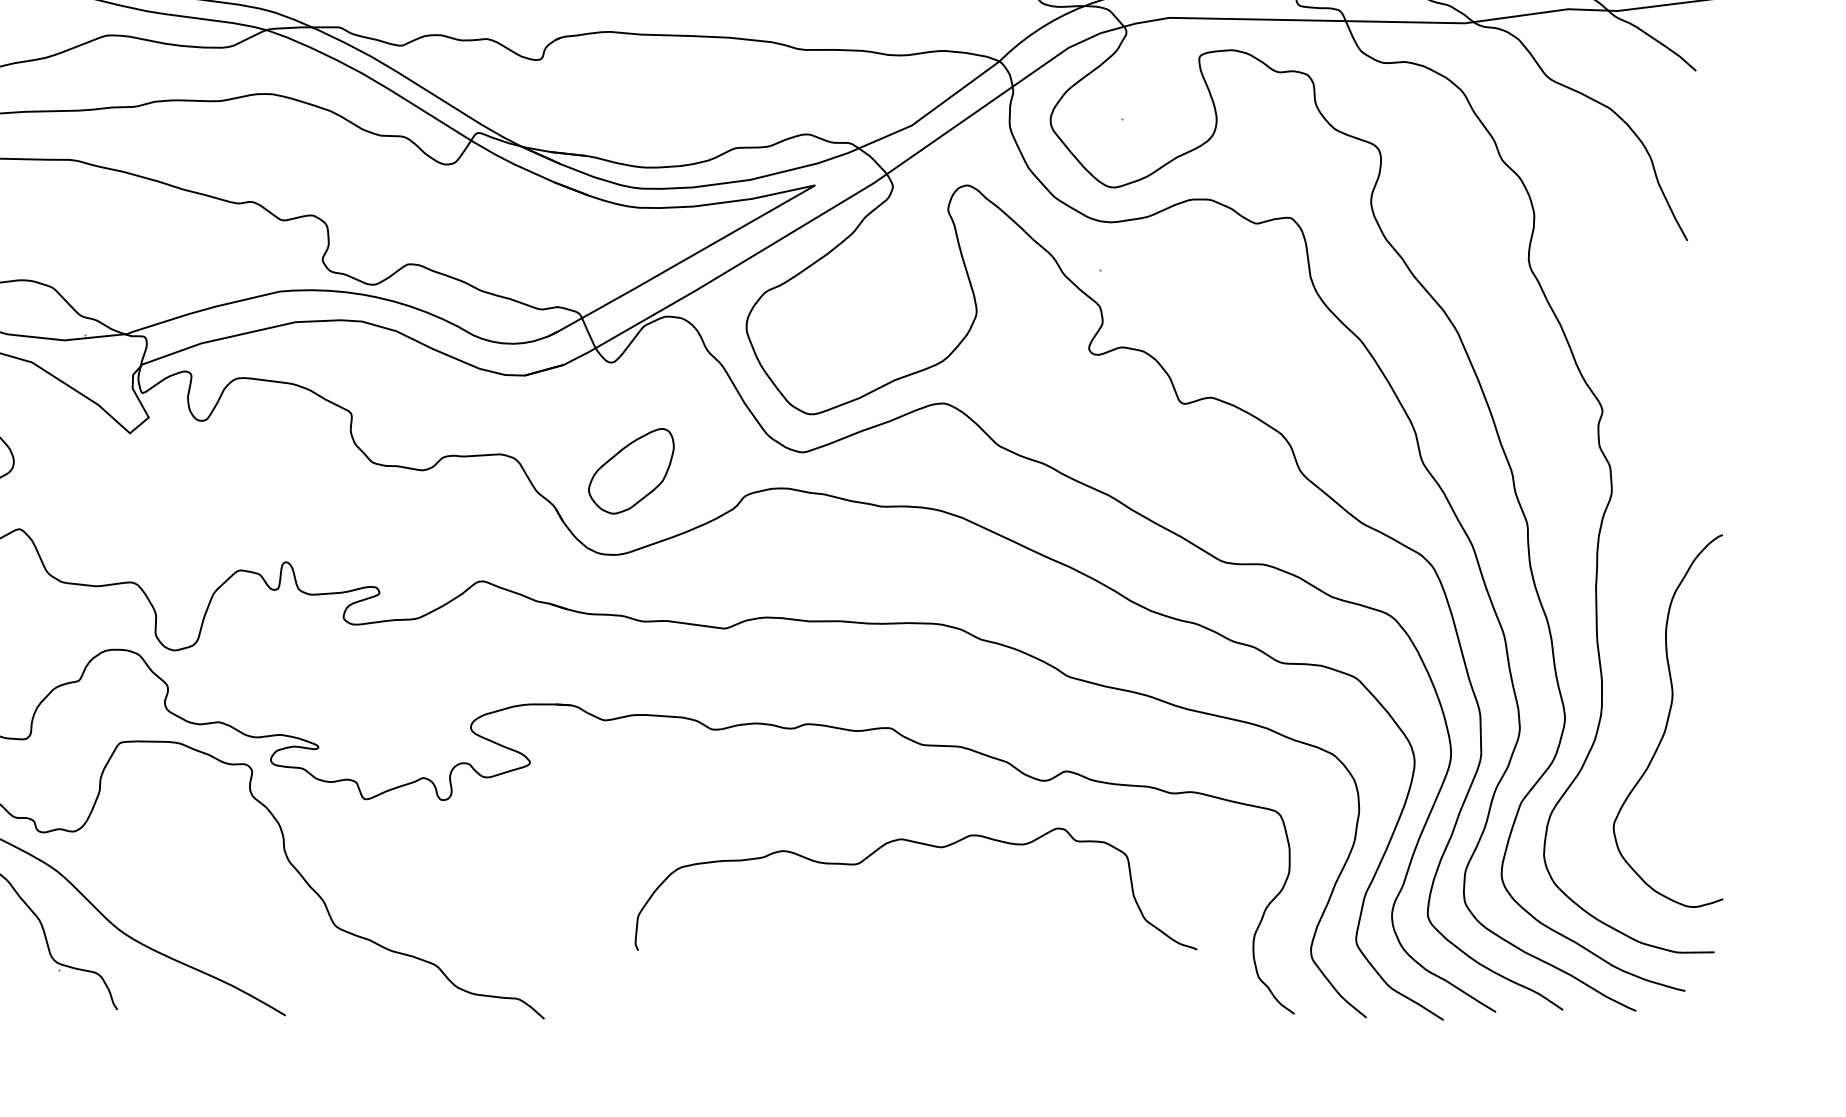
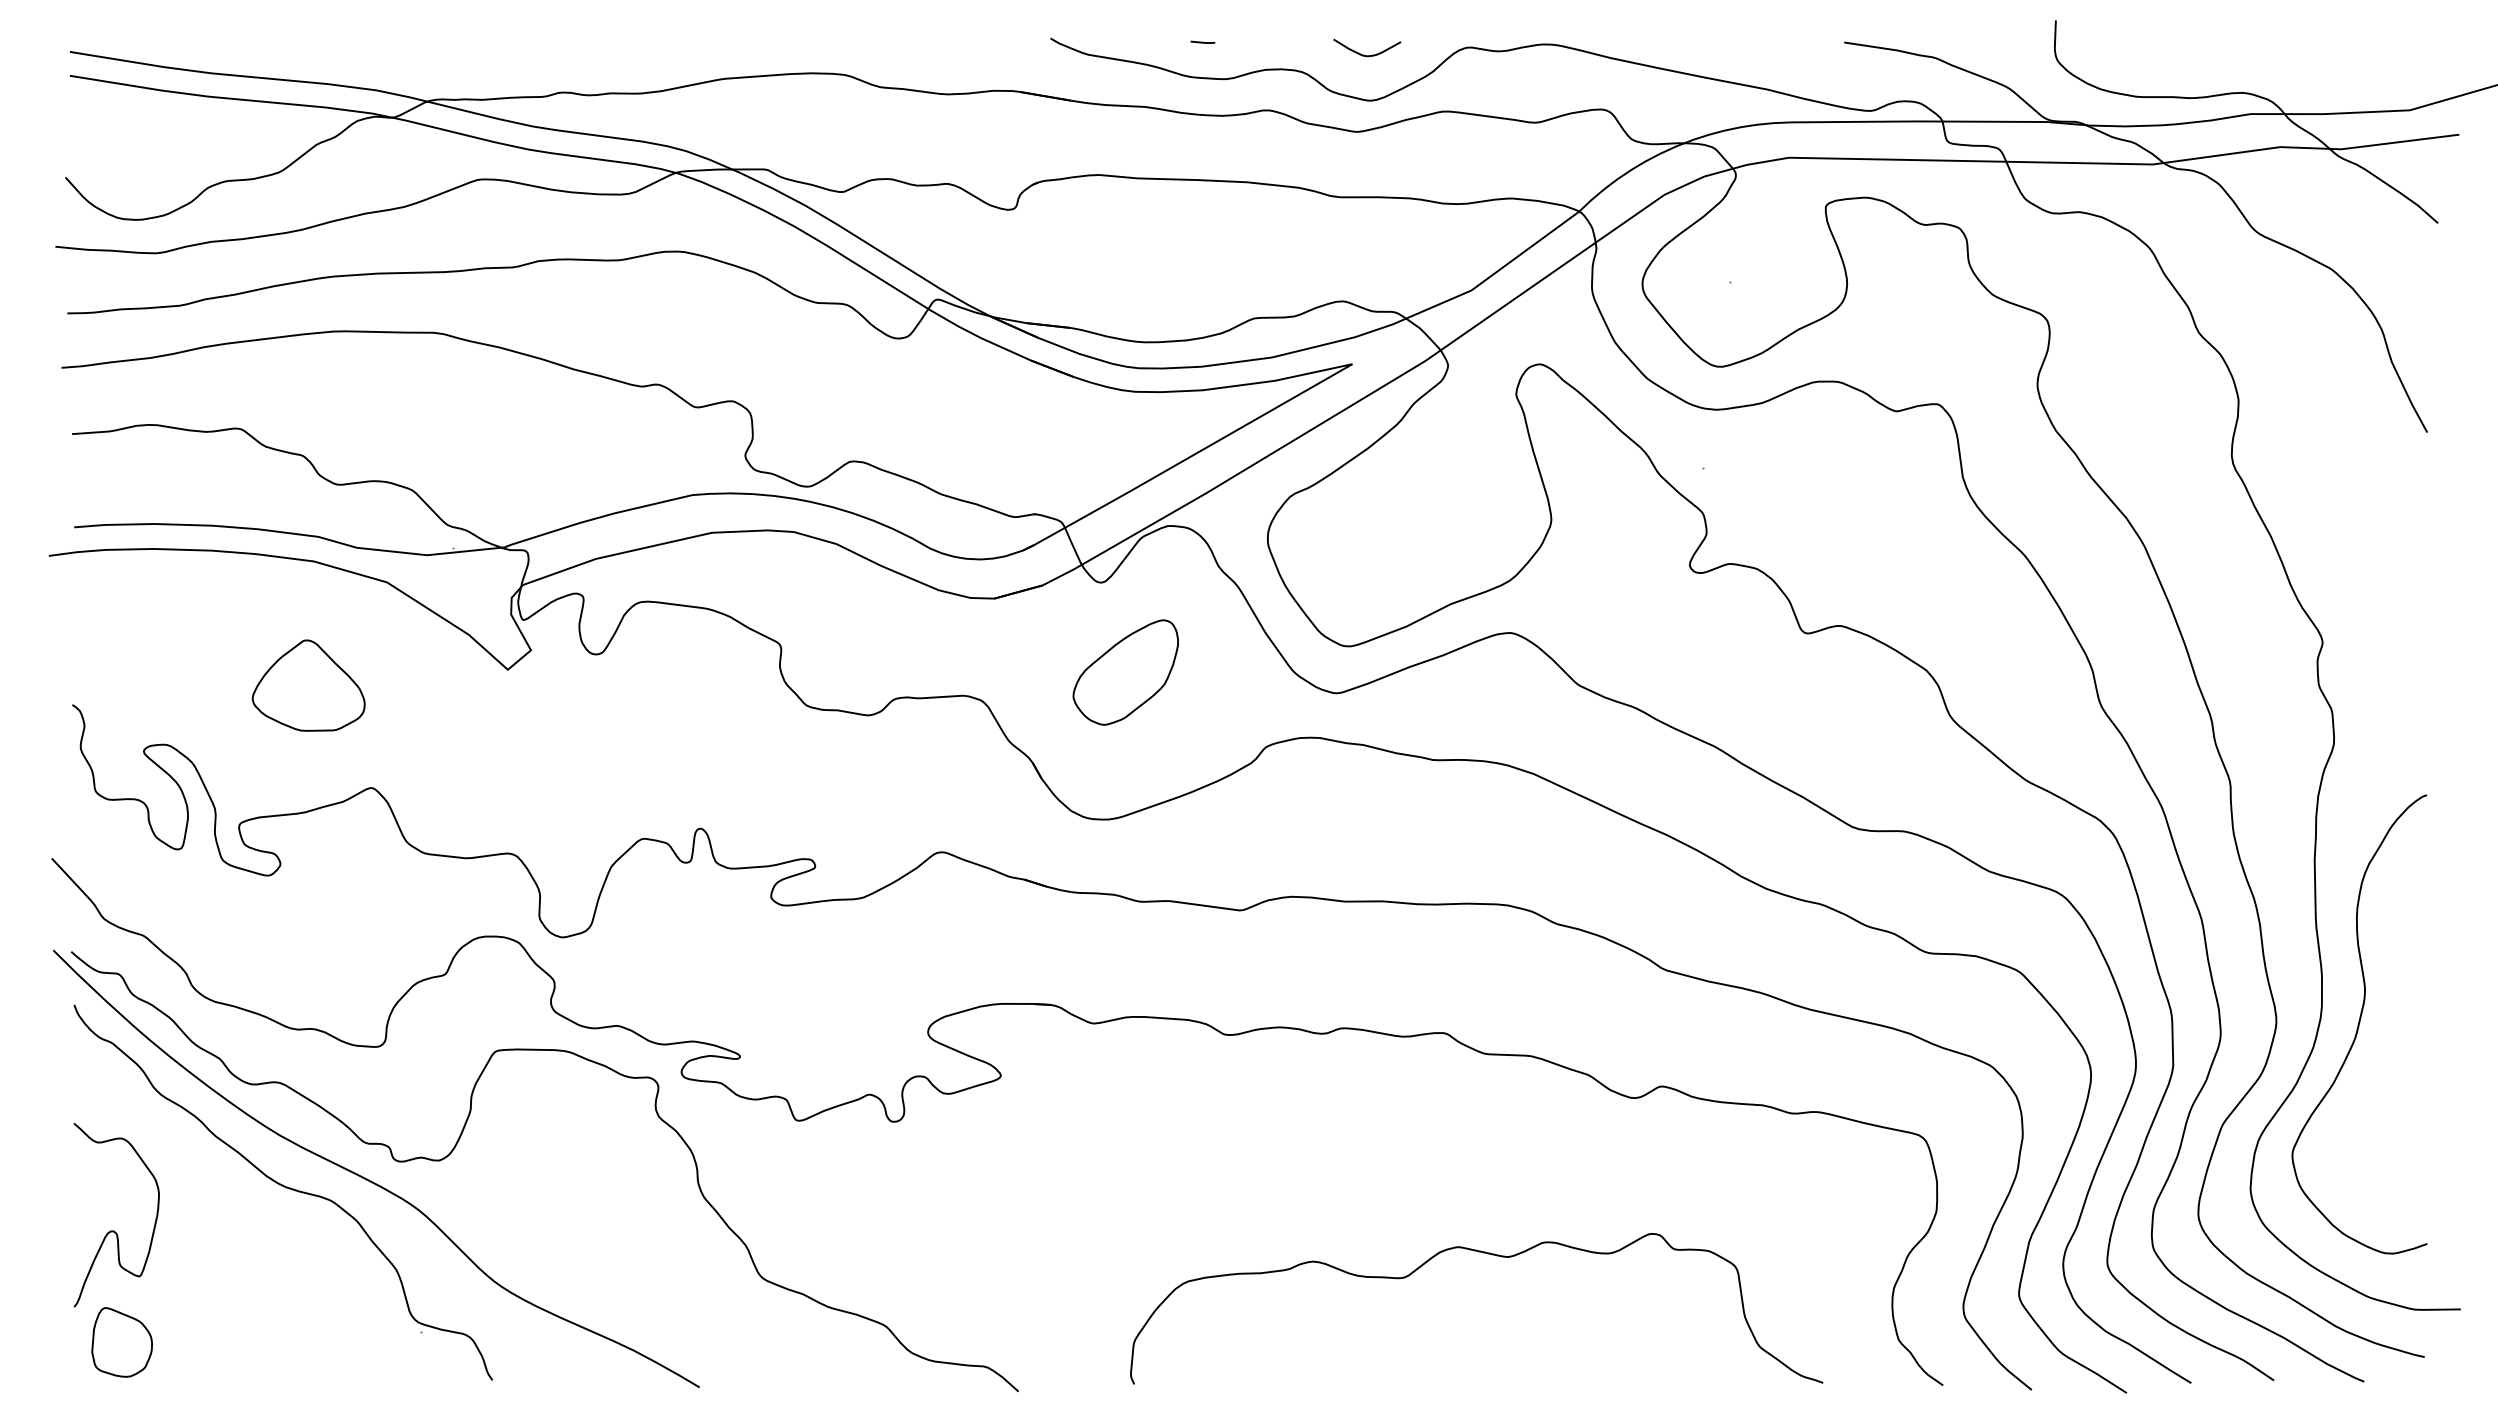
part: (631, 471) -> (1125, 672), moved
curve: (1668, 721) -> (2359, 1024), moved
curve: (924, 845) -> (1487, 1254), moved

